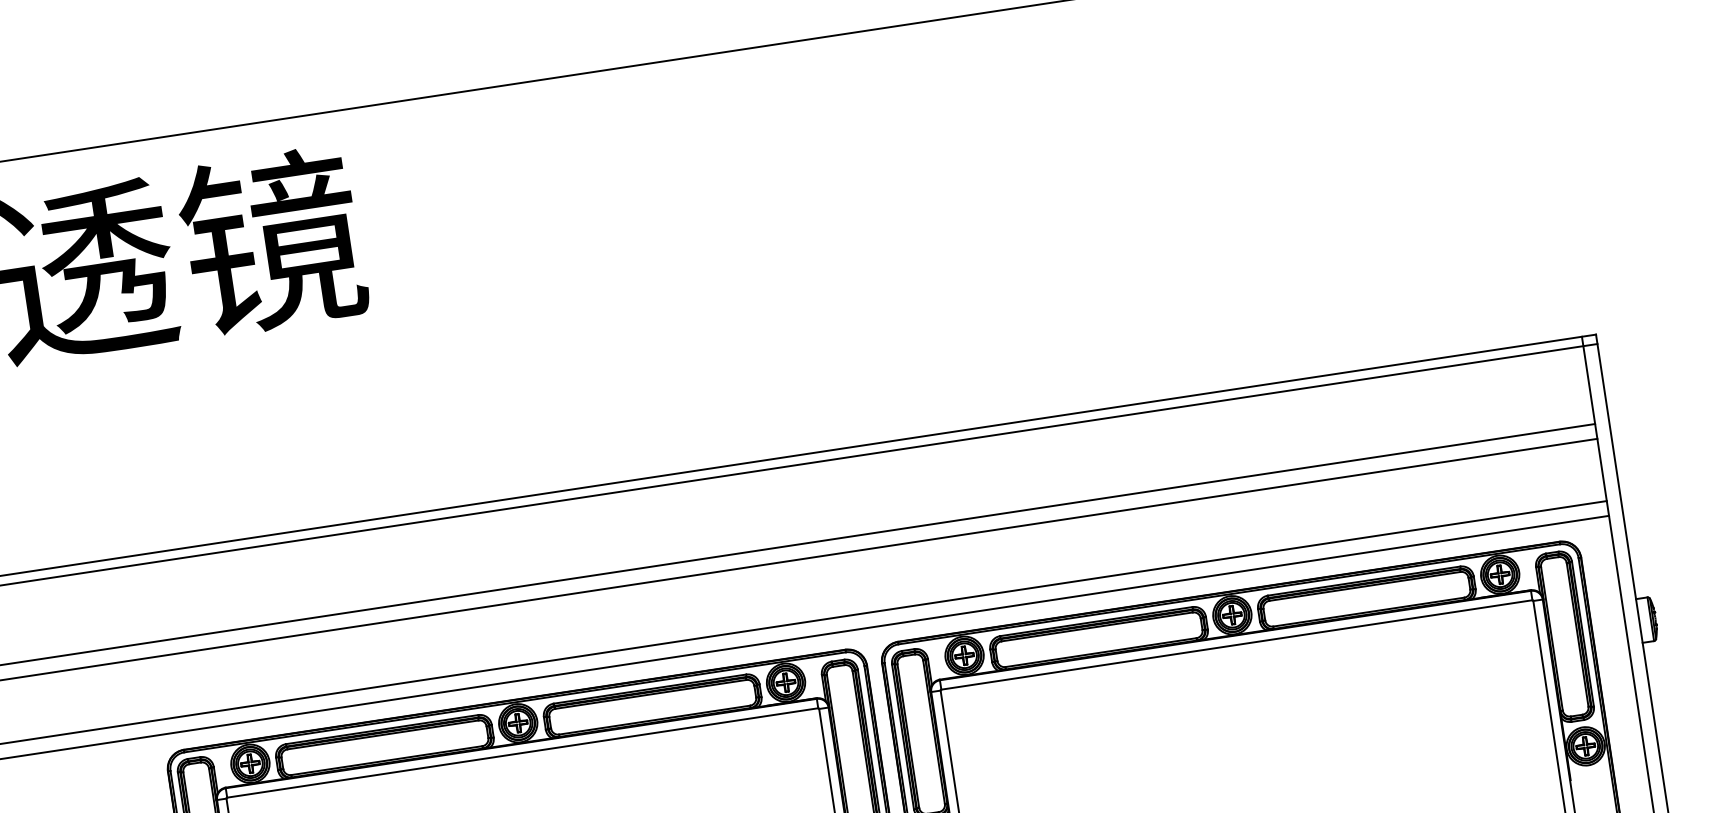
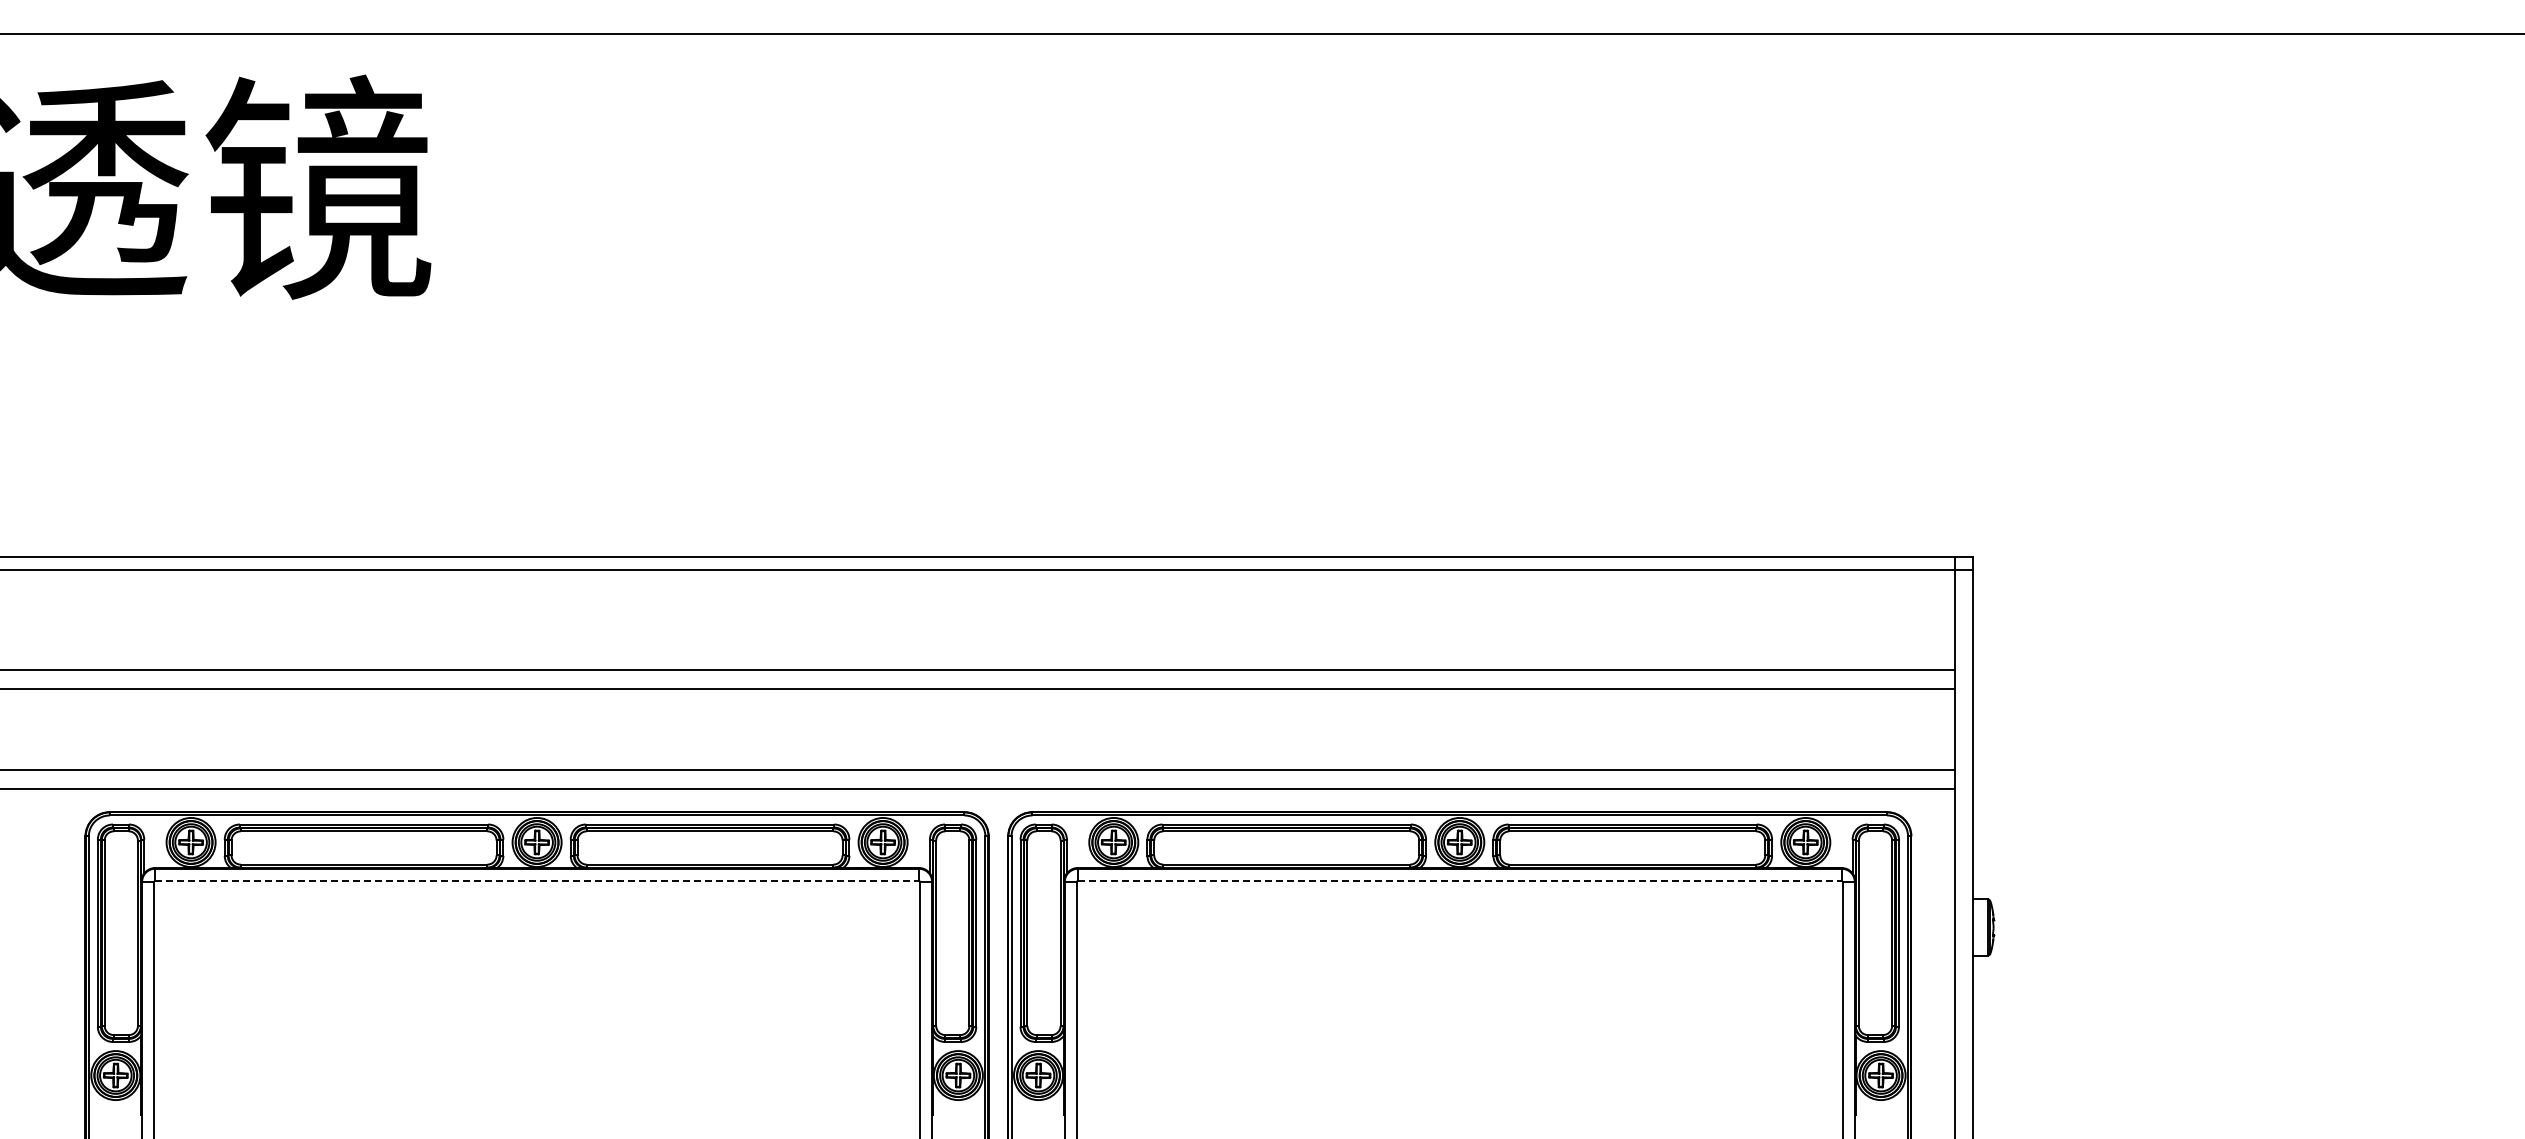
line: (1236, 644) -> (1459, 880), solid -> dashed
line: (522, 752) -> (537, 880), solid -> dashed

